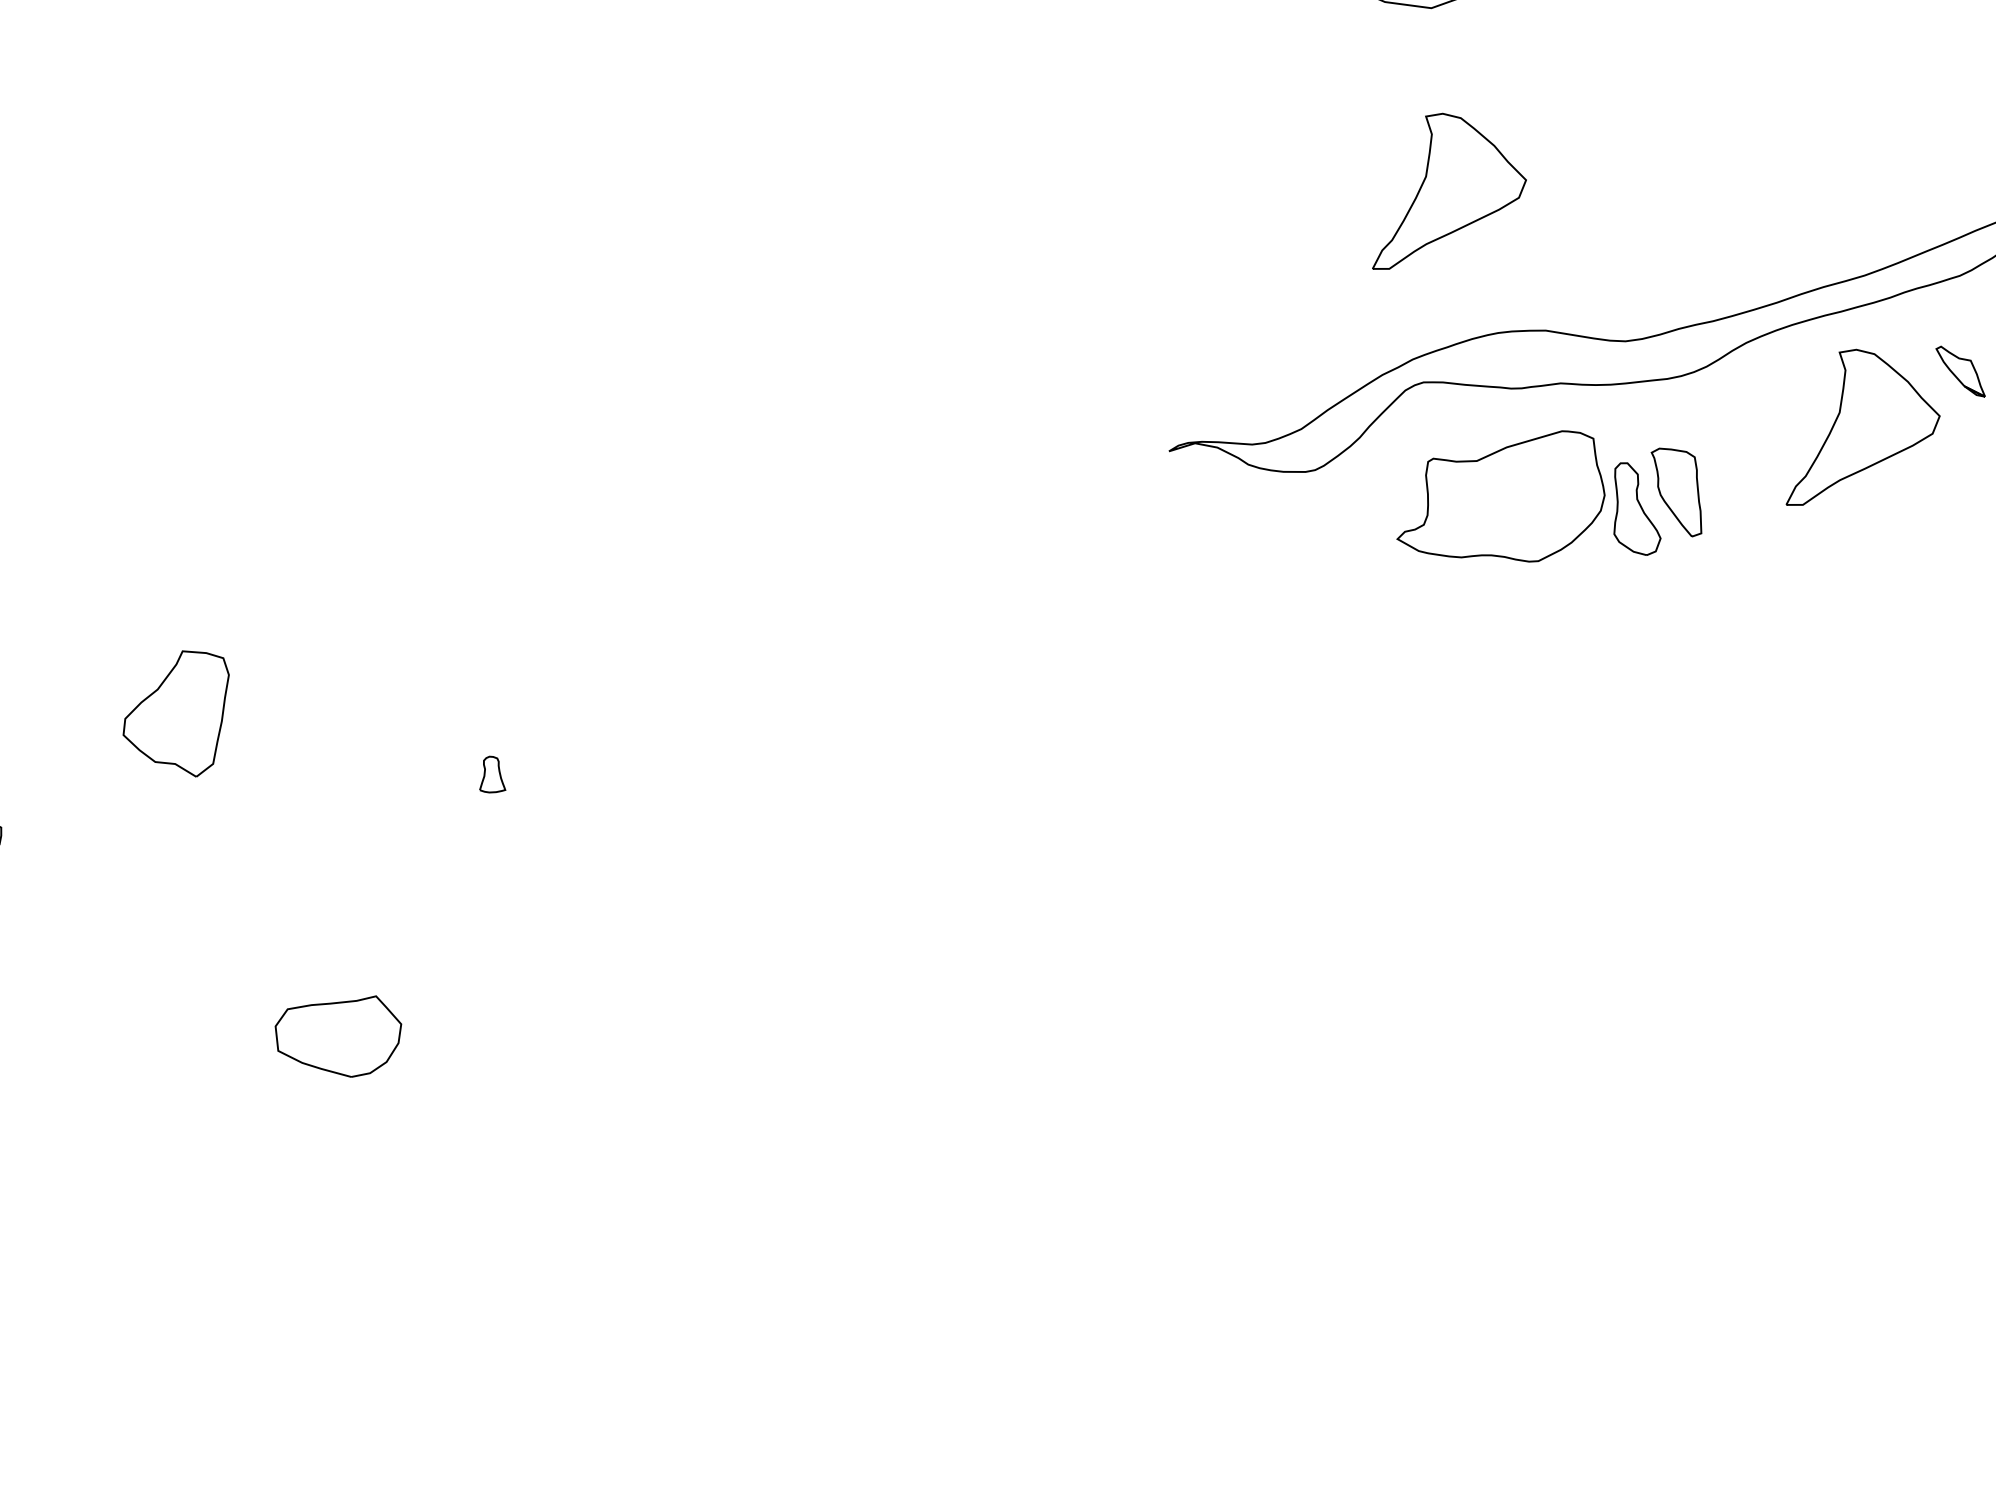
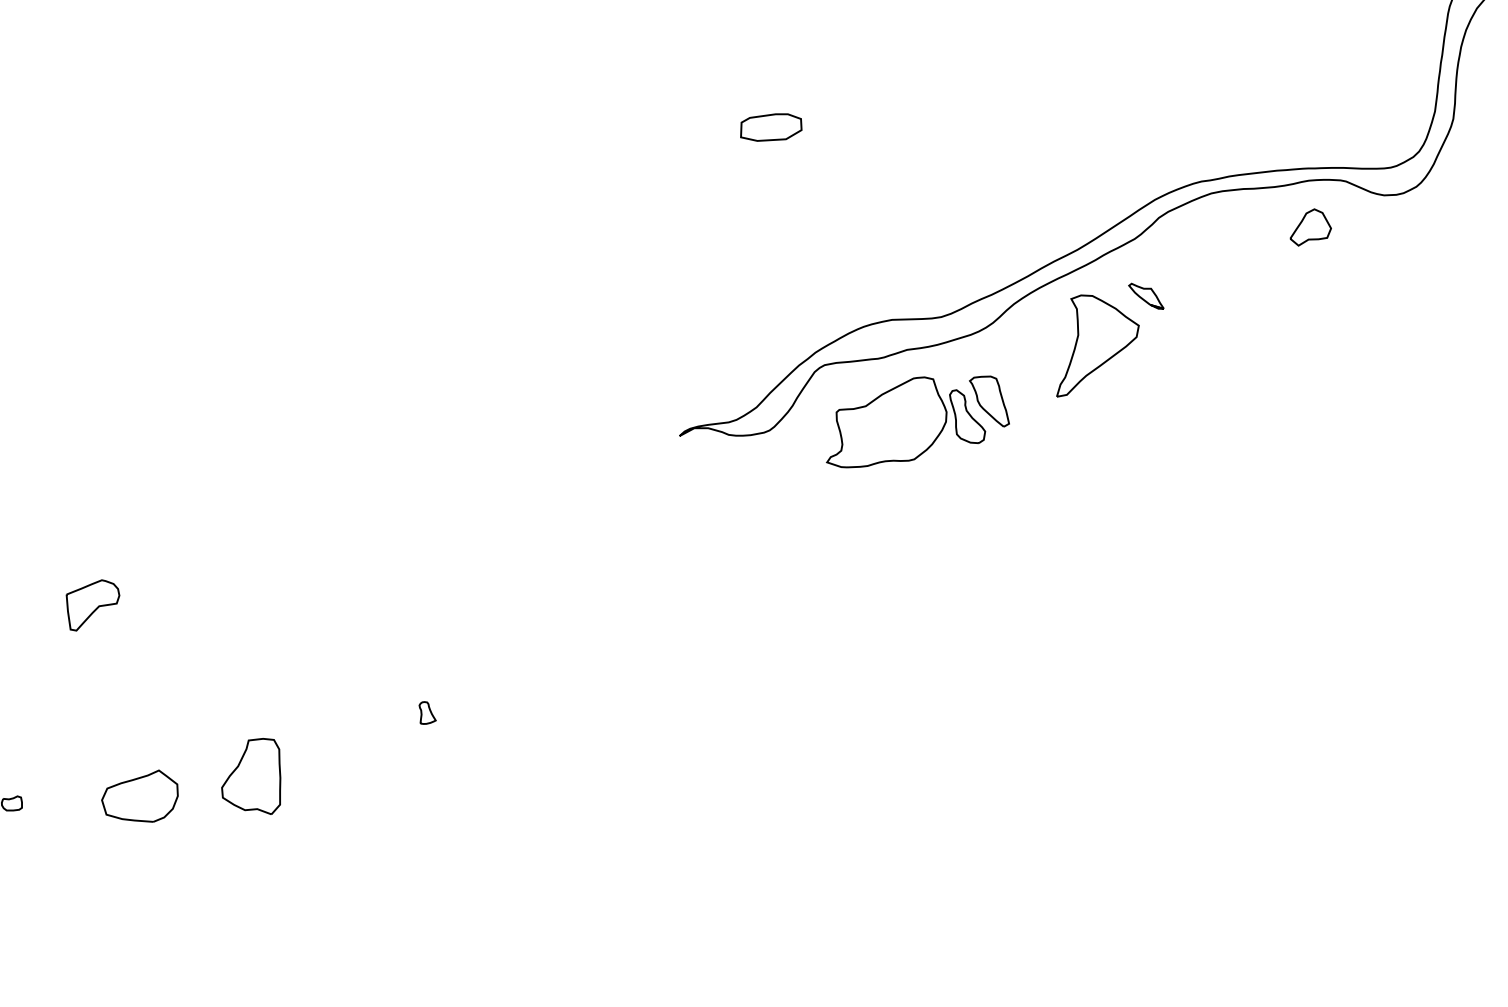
part: (1453, 199) -> (821, 251), removed
part: (175, 541) -> (92, 605), added
part: (175, 709) -> (251, 776), moved
part: (494, 774) -> (427, 712), moved
part: (337, 1030) -> (139, 795), moved

